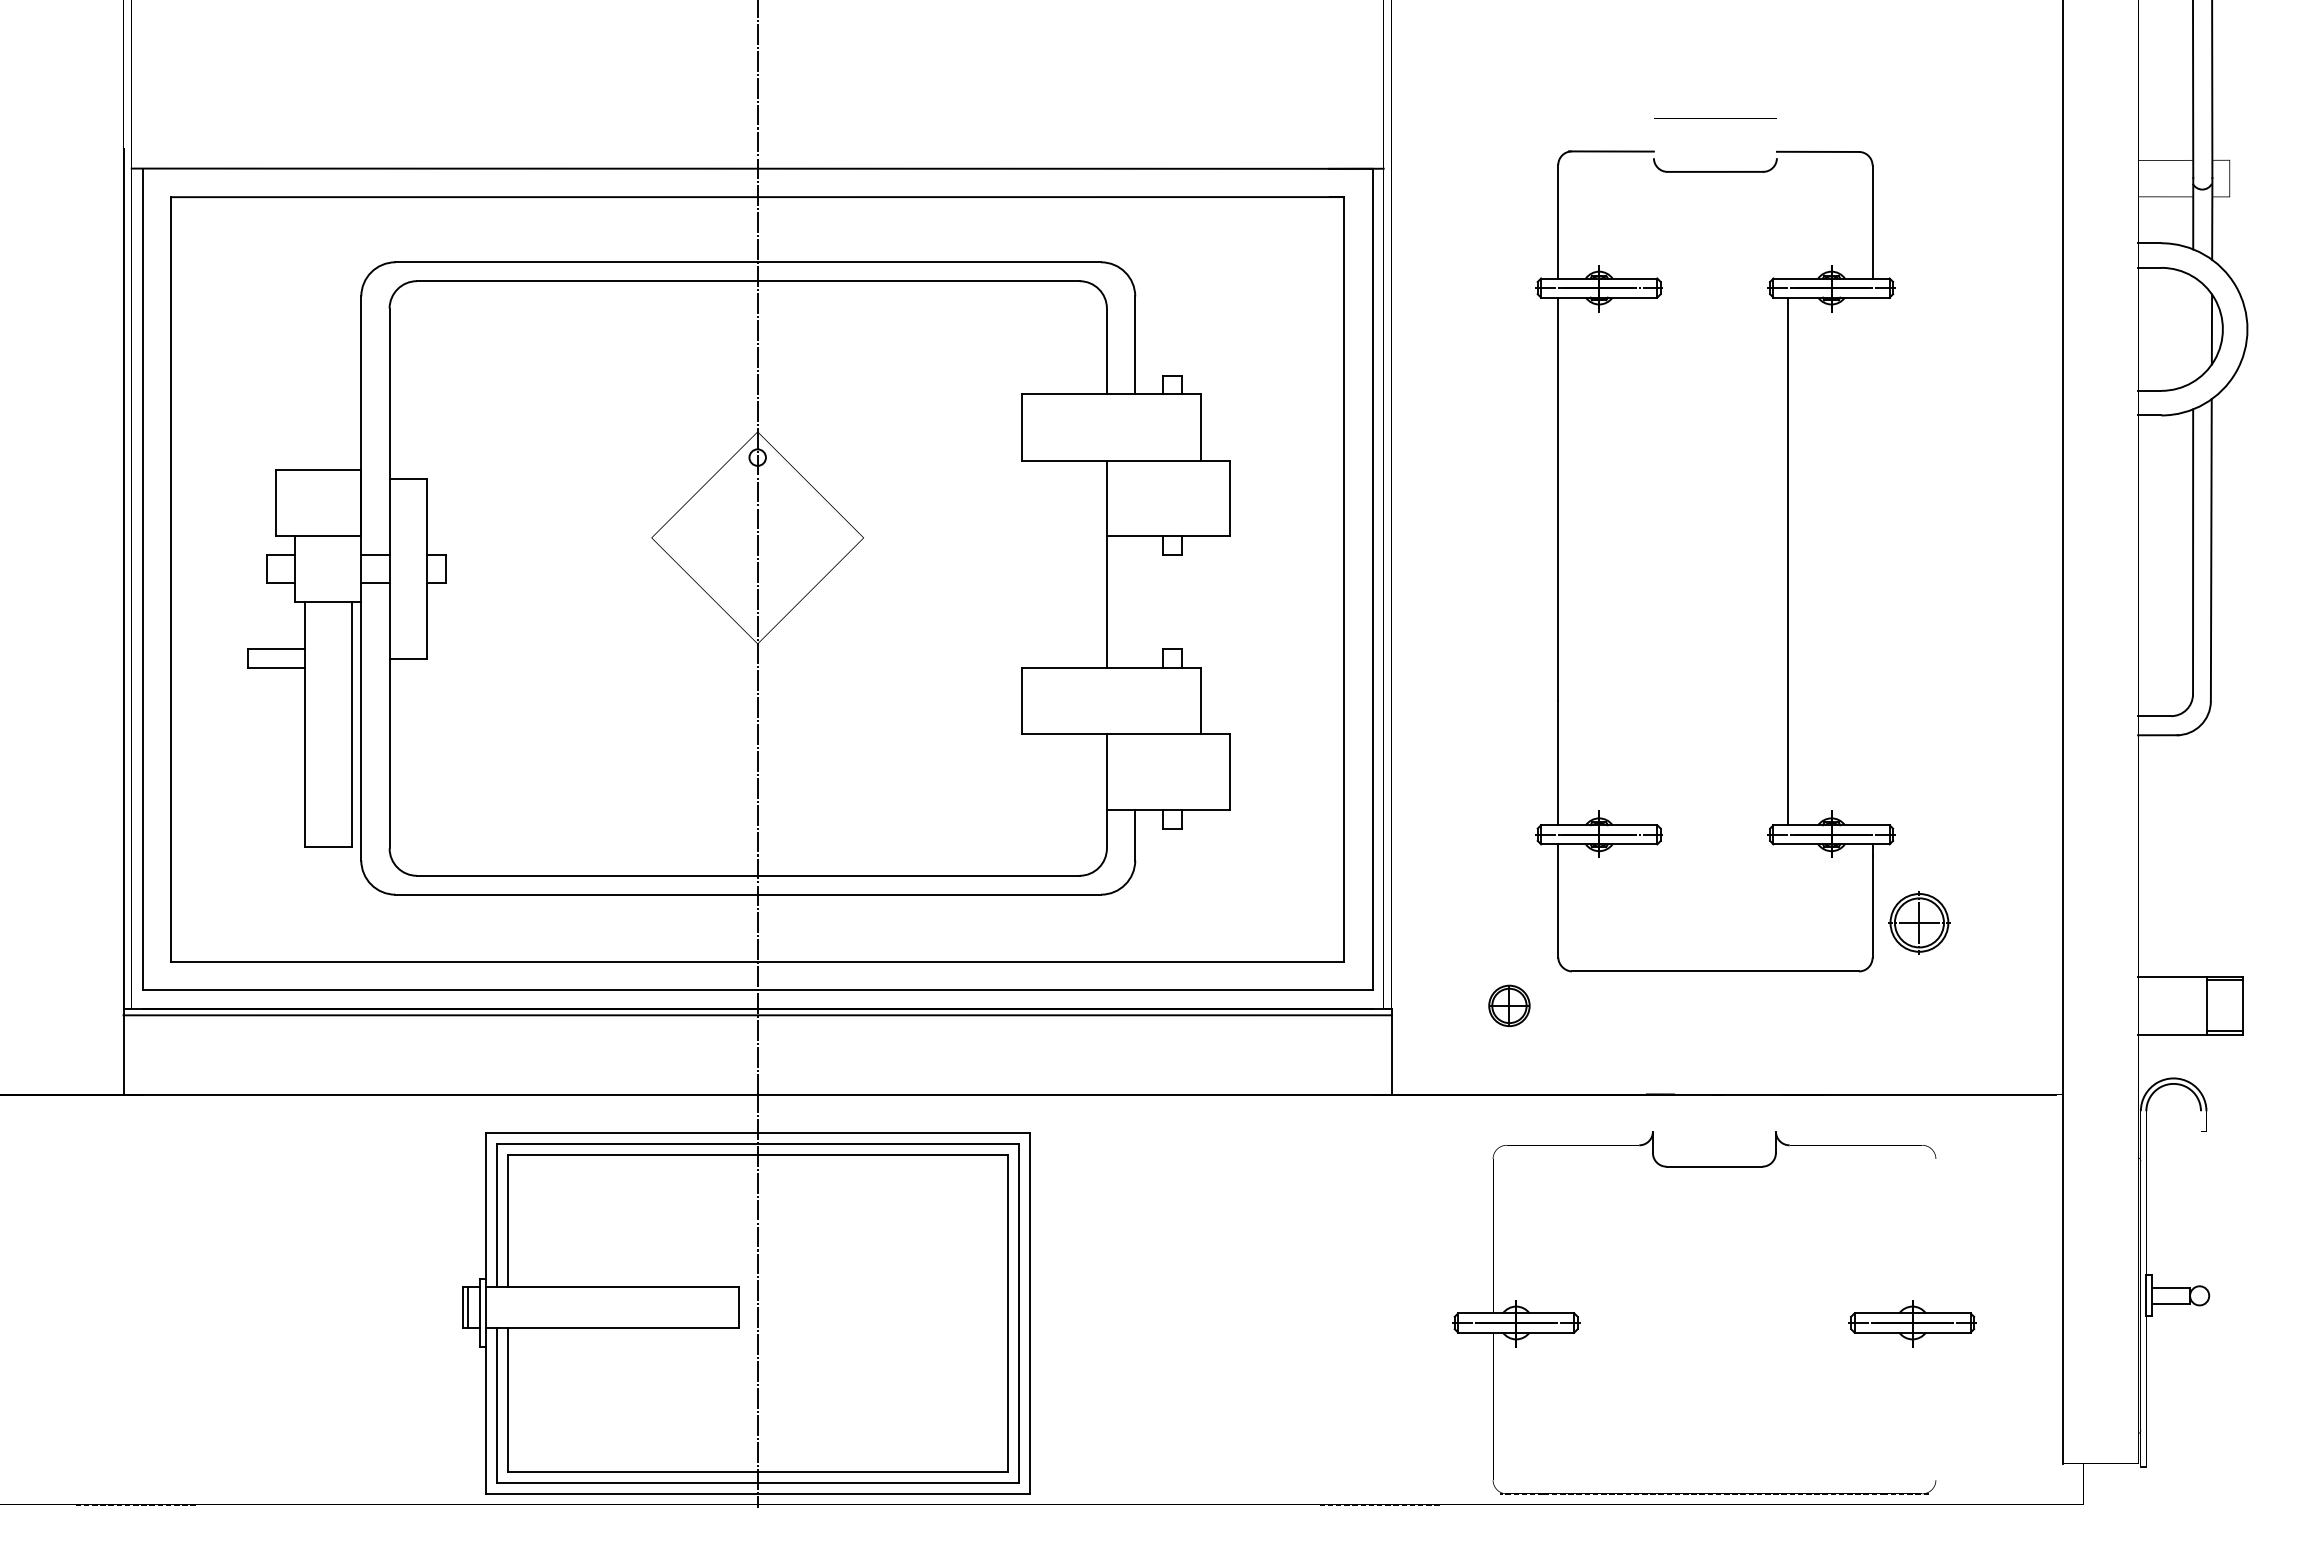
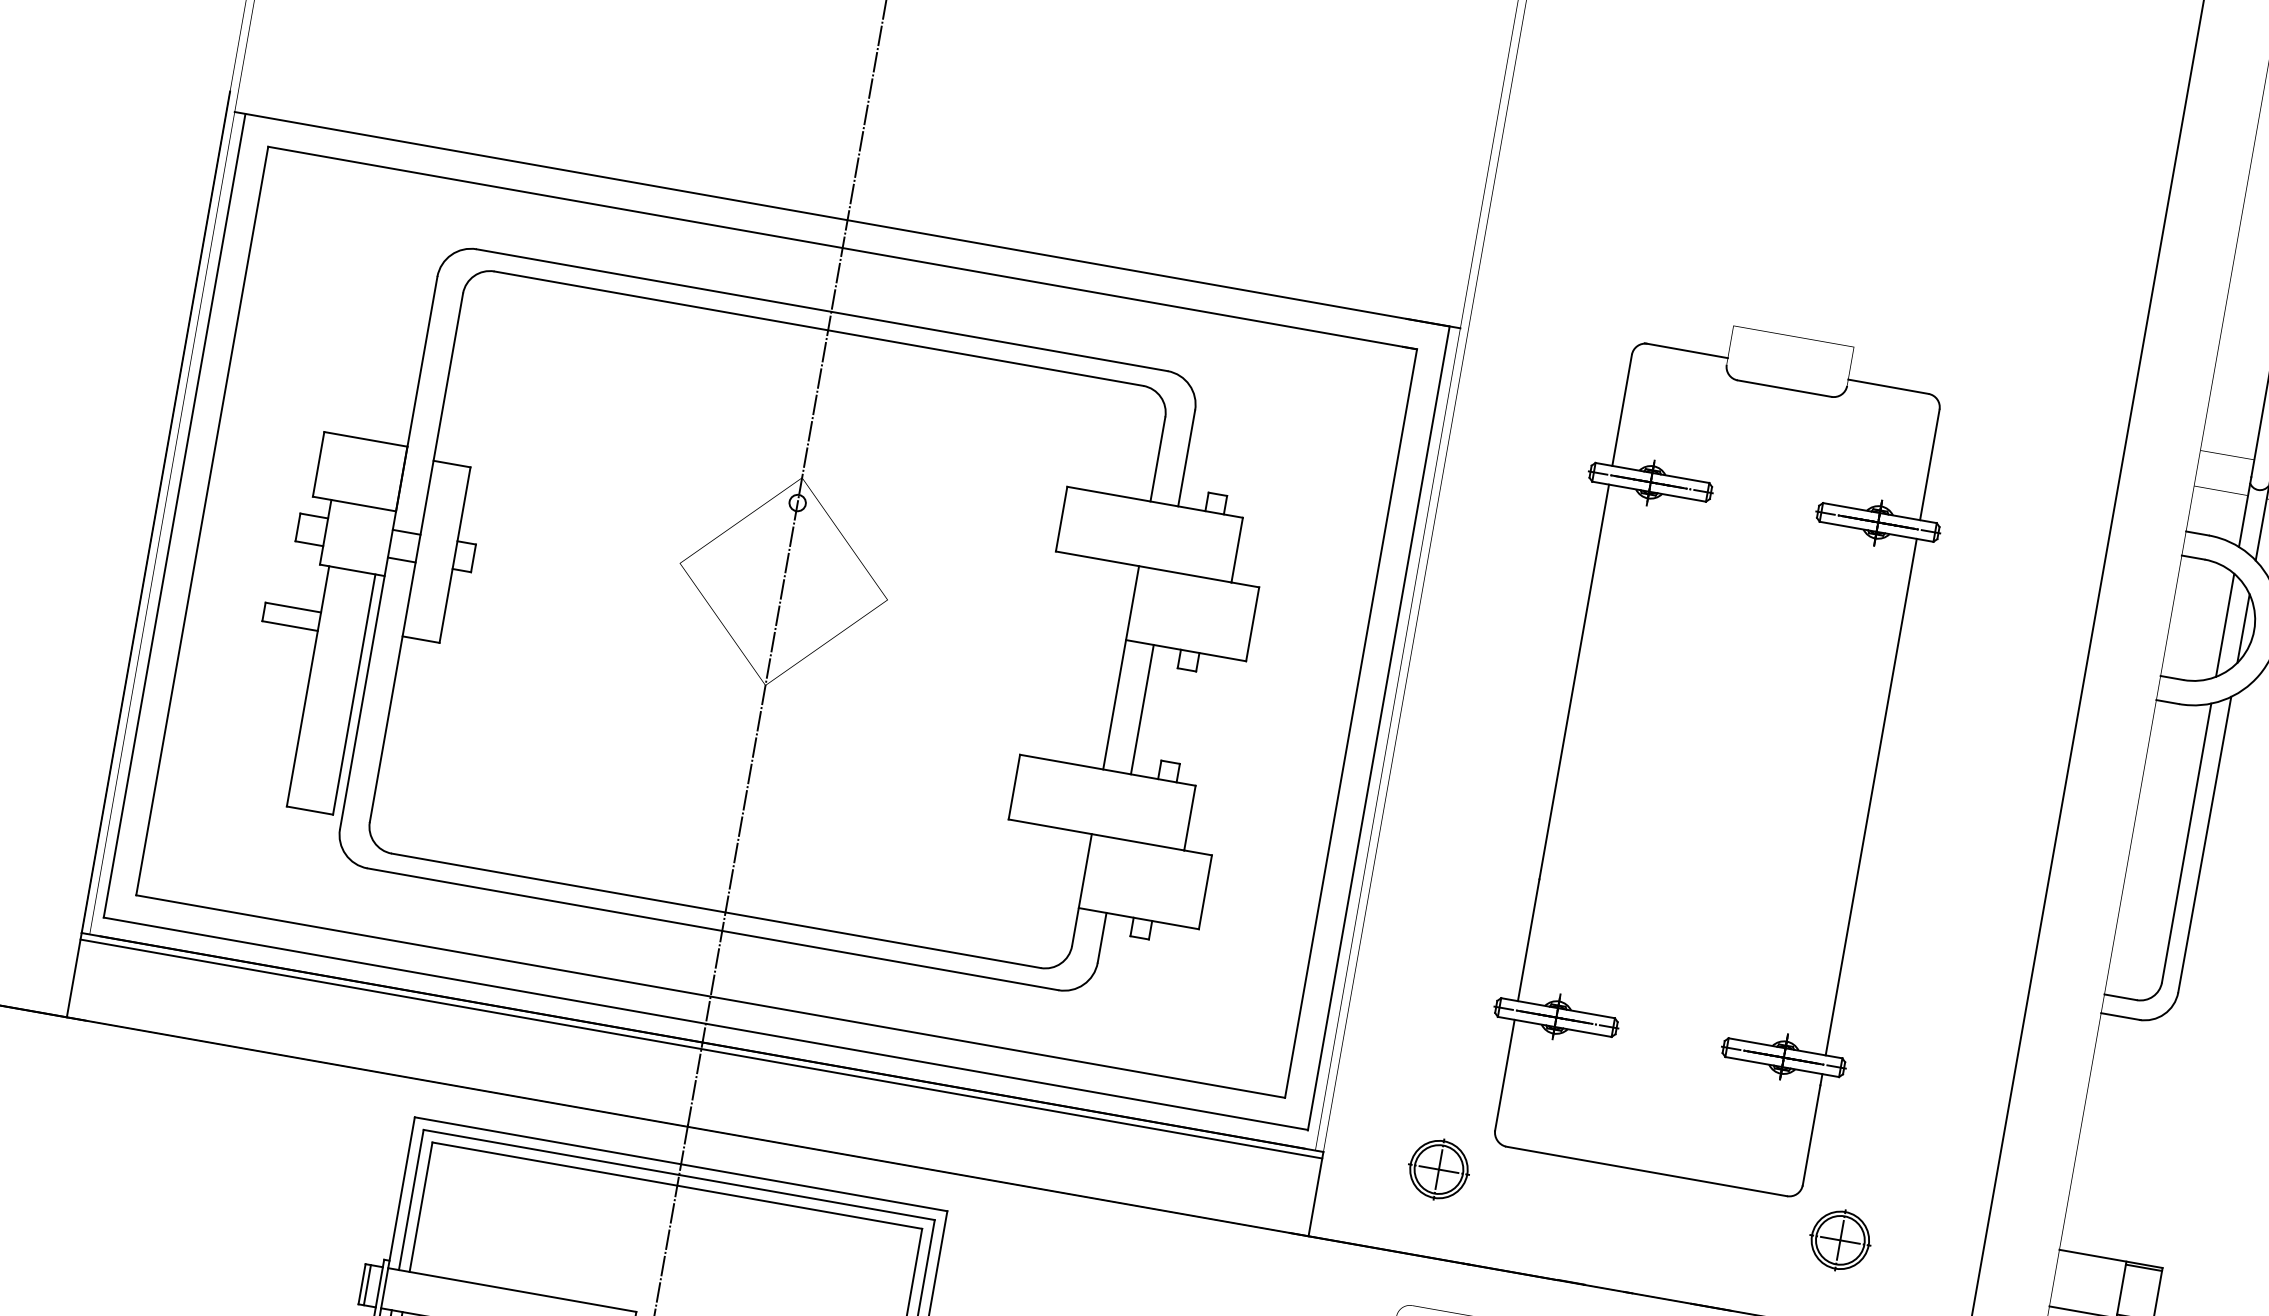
line: (2193, 329) -> (2225, 625), added
line: (1787, 561) -> (1871, 797), moved
line: (1135, 602) -> (1142, 710), added
part: (1919, 922) -> (1840, 1239), moved
part: (1509, 1005) -> (1439, 1169), size x1.43

